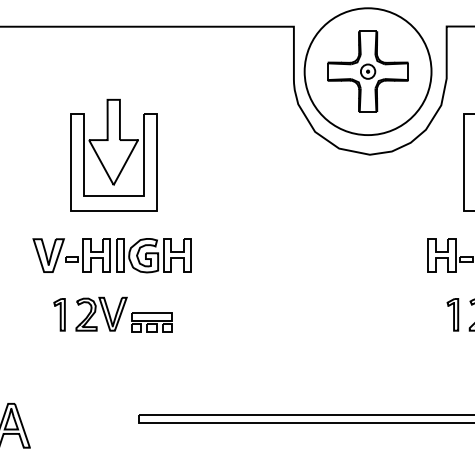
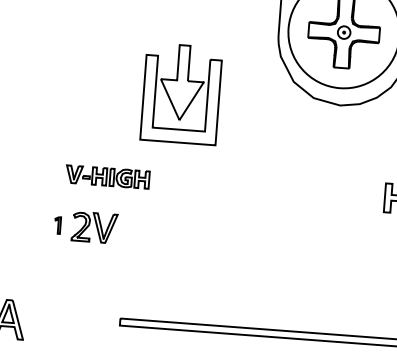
part: (113, 154) -> (181, 93), moved
part: (111, 255) -> (107, 176), size x0.6
part: (59, 314) -> (57, 225), size x0.6
part: (151, 322) -> (137, 238), removed

